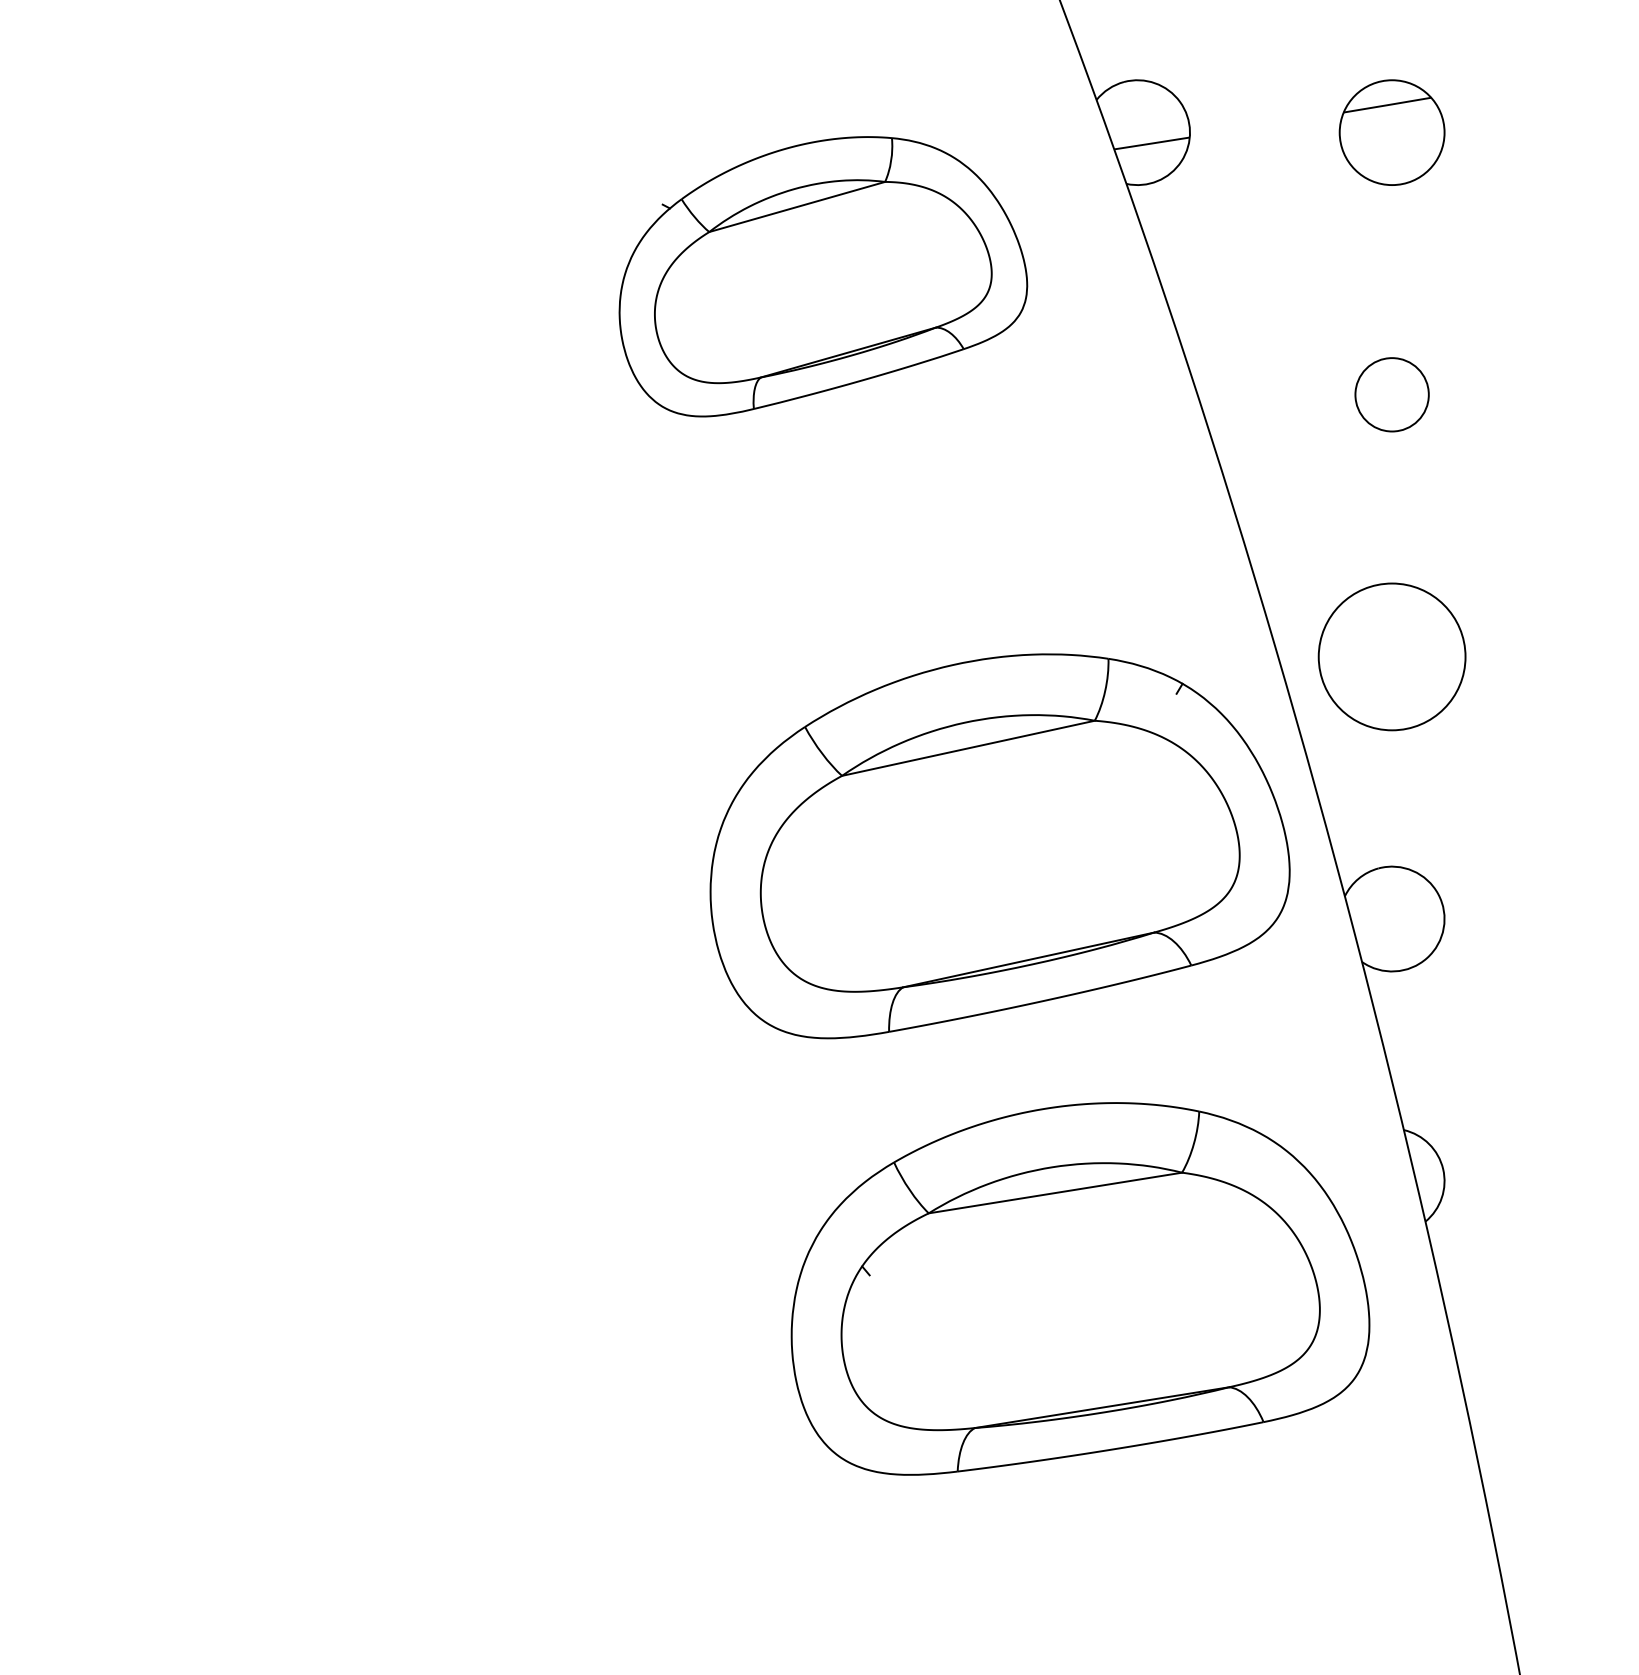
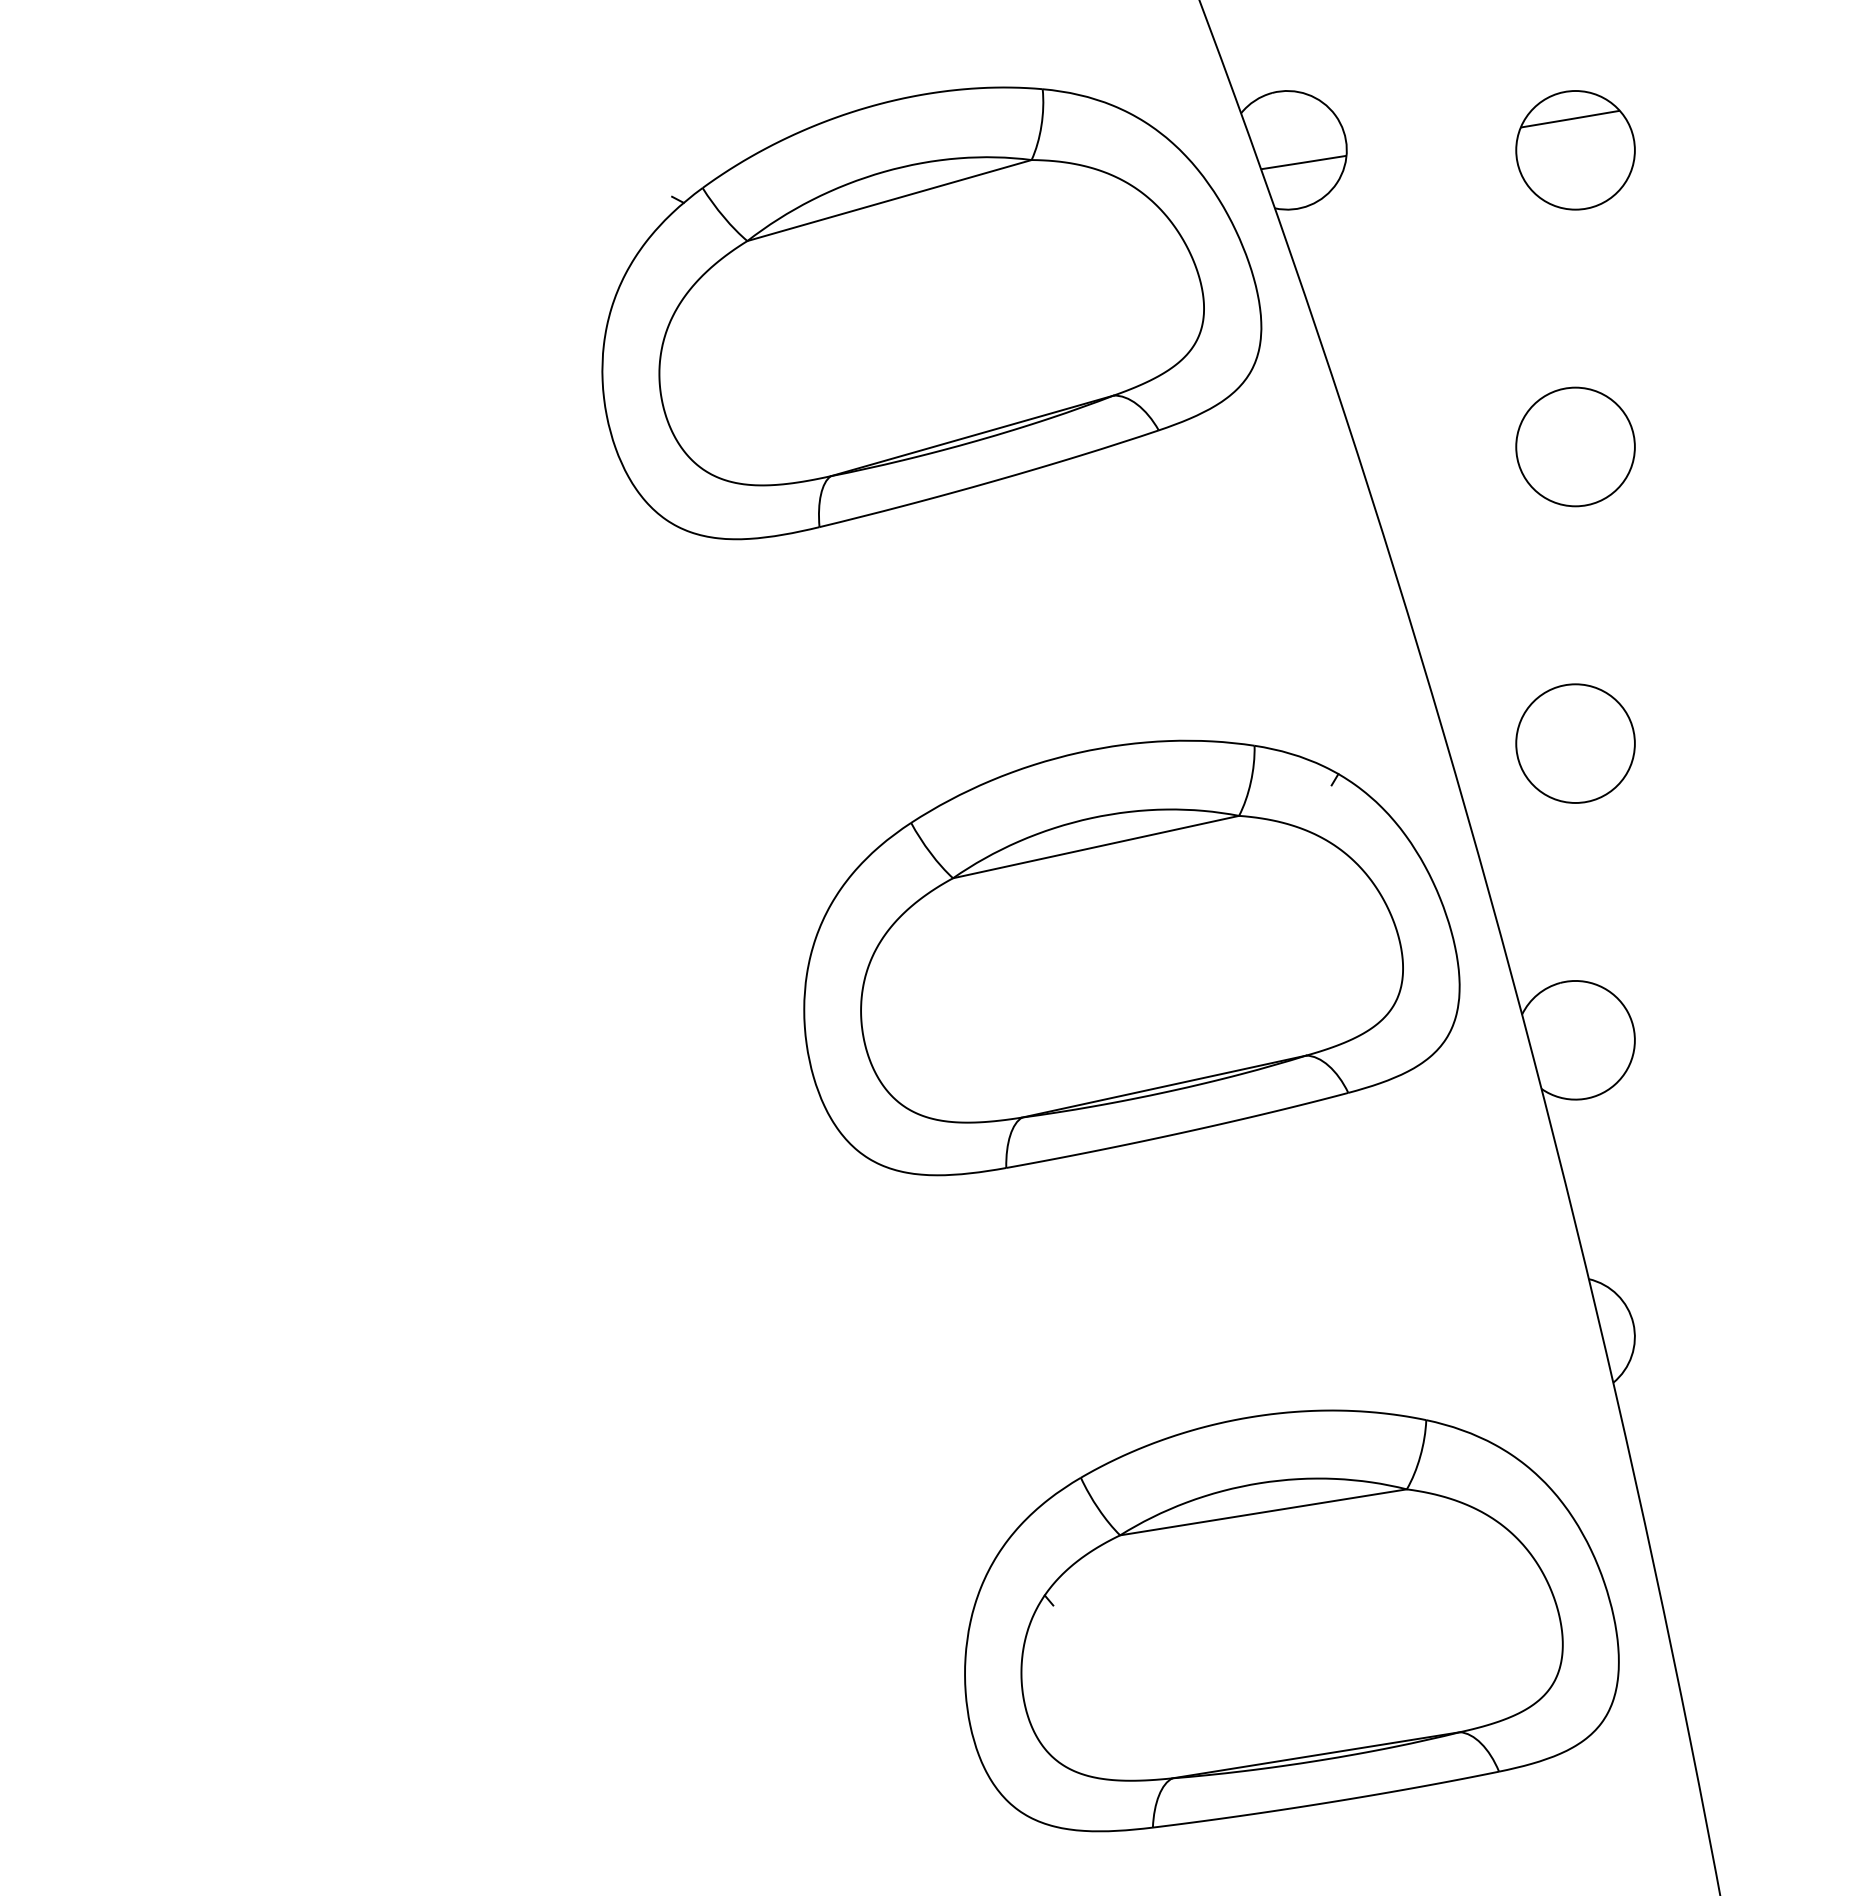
part: (823, 276) -> (931, 313), size x1.43
circle: (1392, 394) -> (1575, 446), size x1.43
circle: (1392, 656) -> (1575, 743), size x0.71
part: (1080, 1288) -> (1291, 1620), moved

